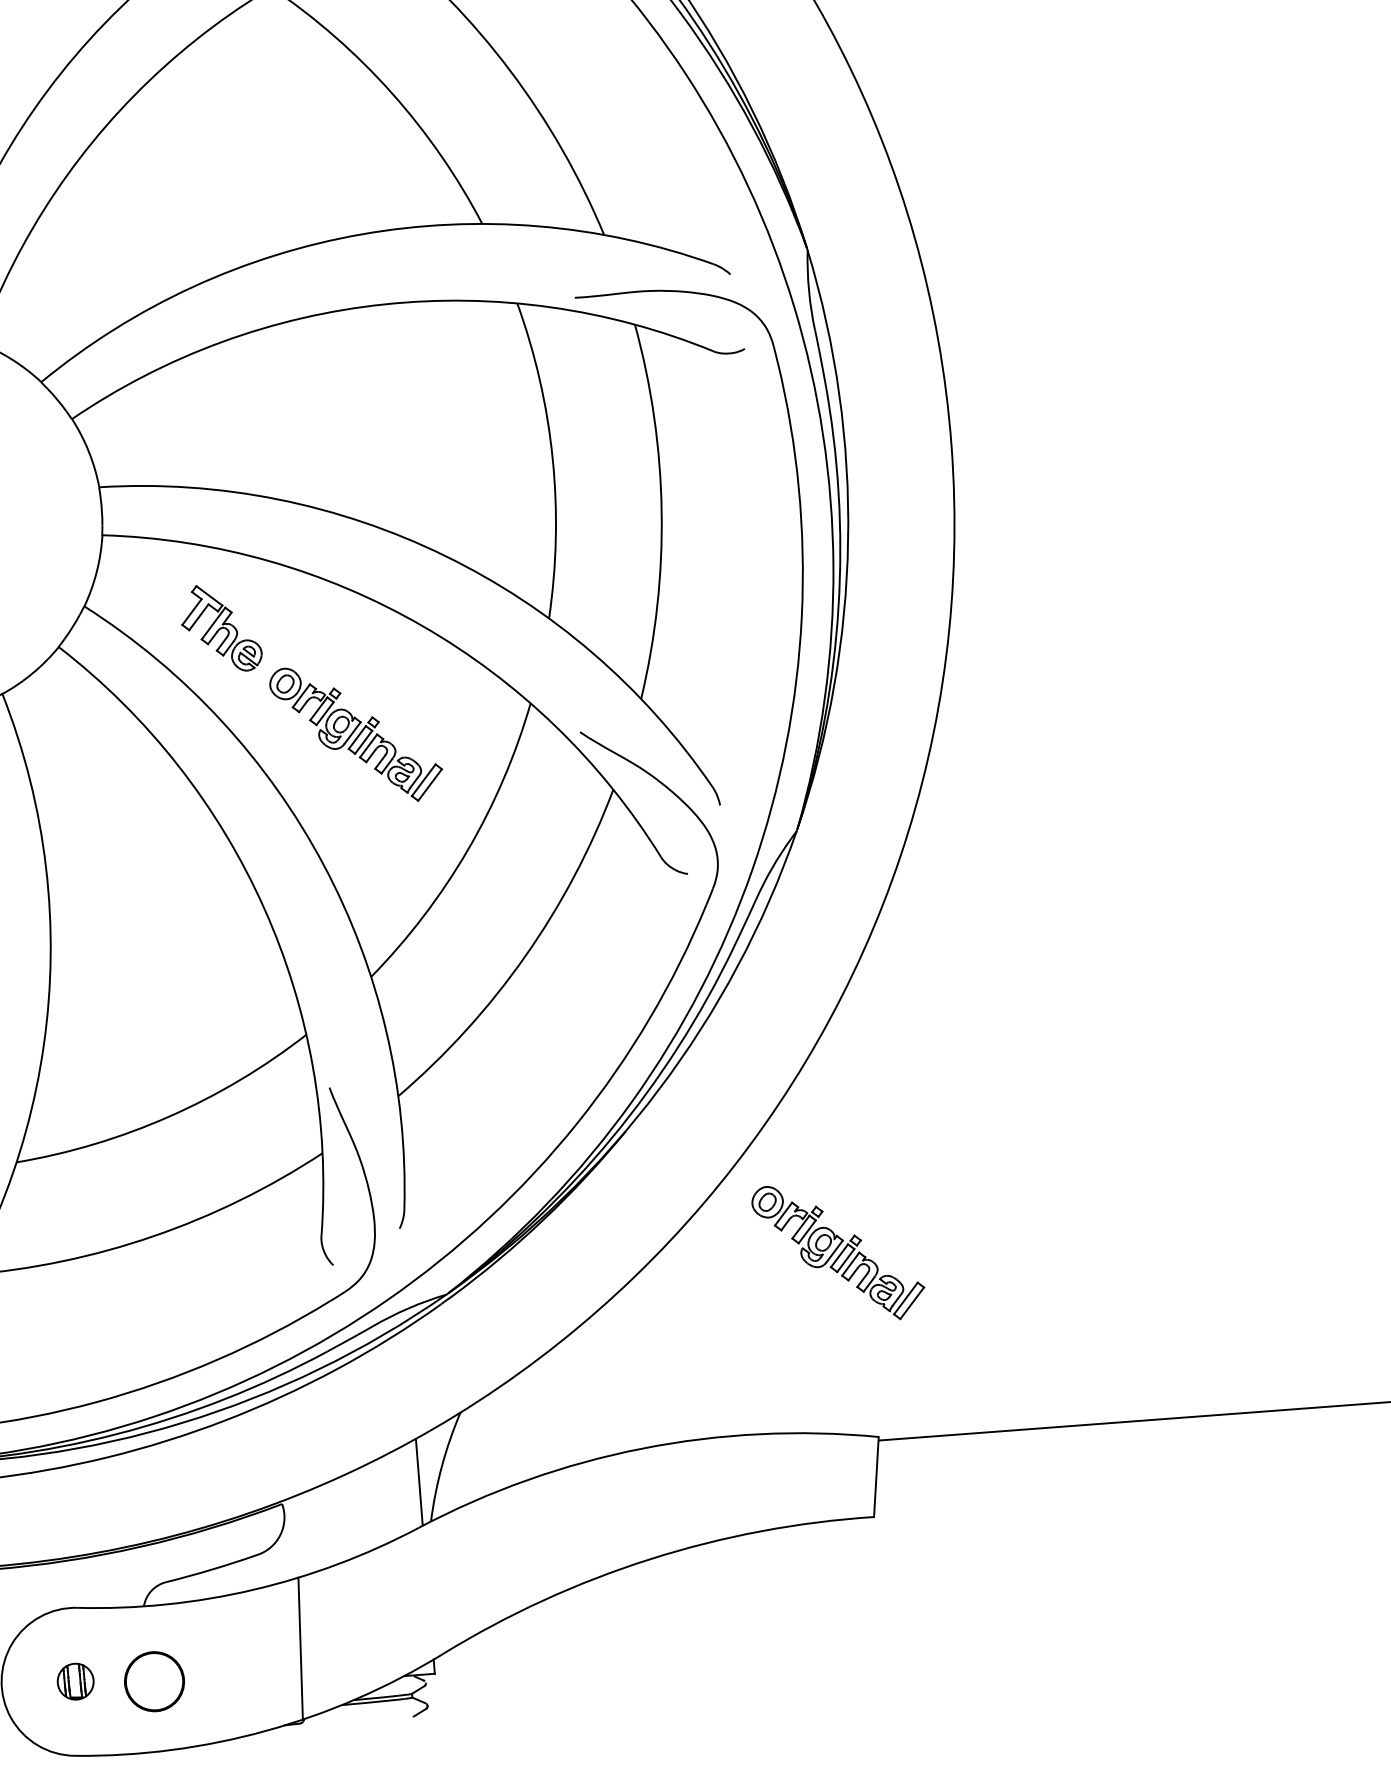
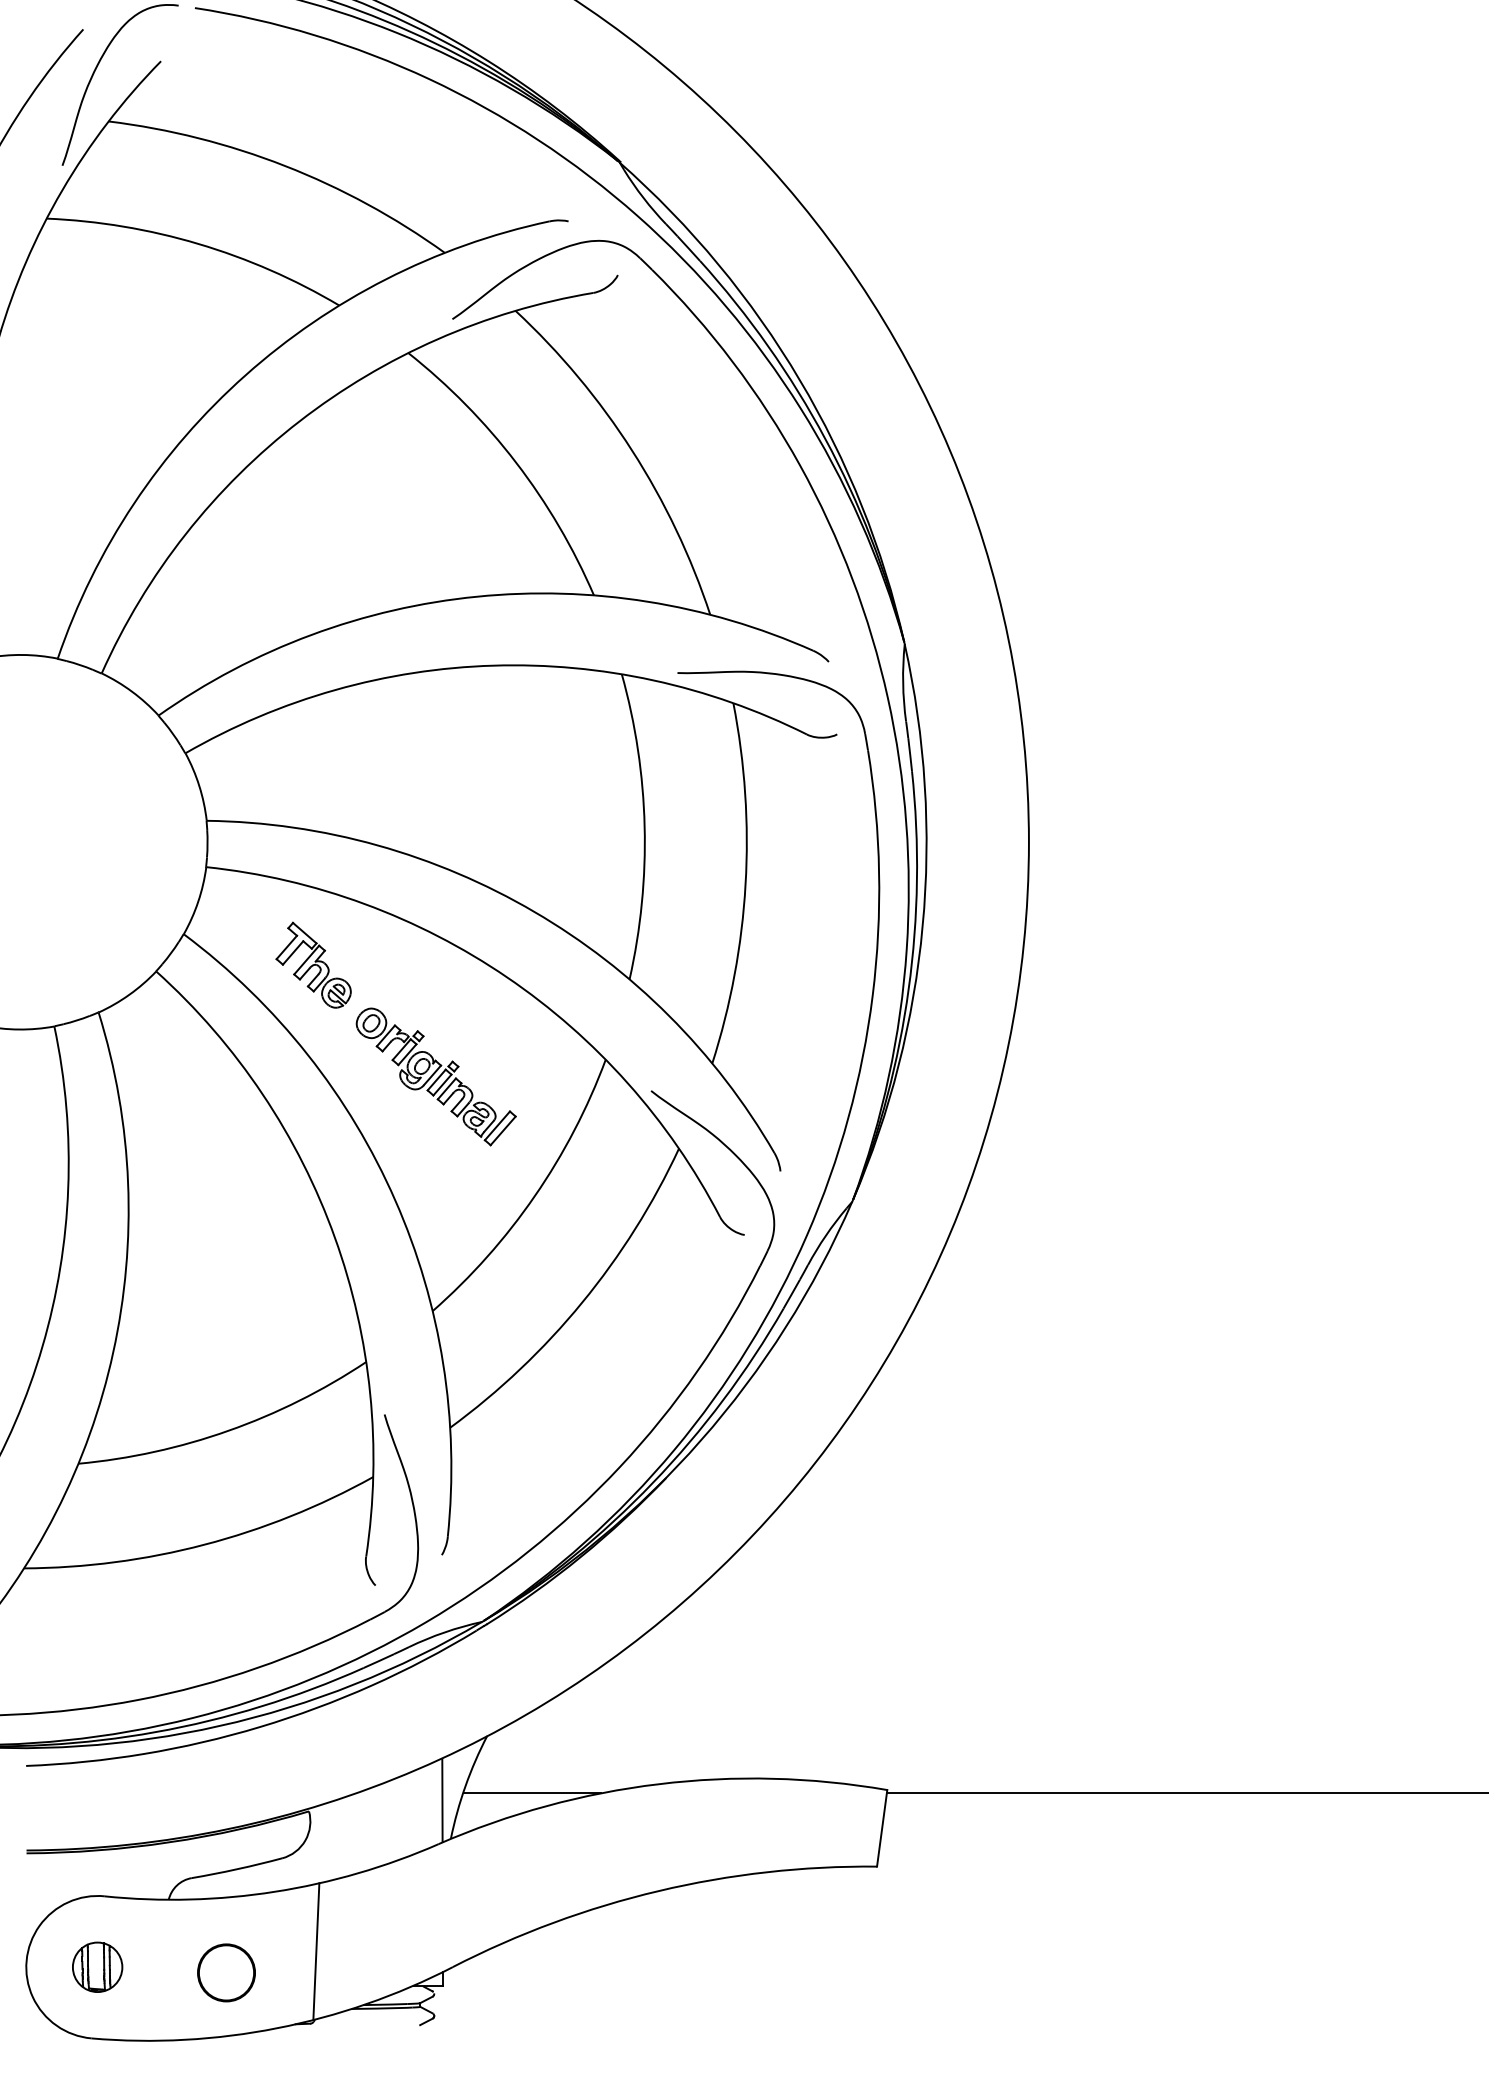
part: (837, 1252) -> (861, 1609), removed
line: (511, 1468) -> (532, 1793), added
part: (75, 1680) -> (97, 1966), size x1.43
circle: (154, 1681) -> (226, 1972), moved

